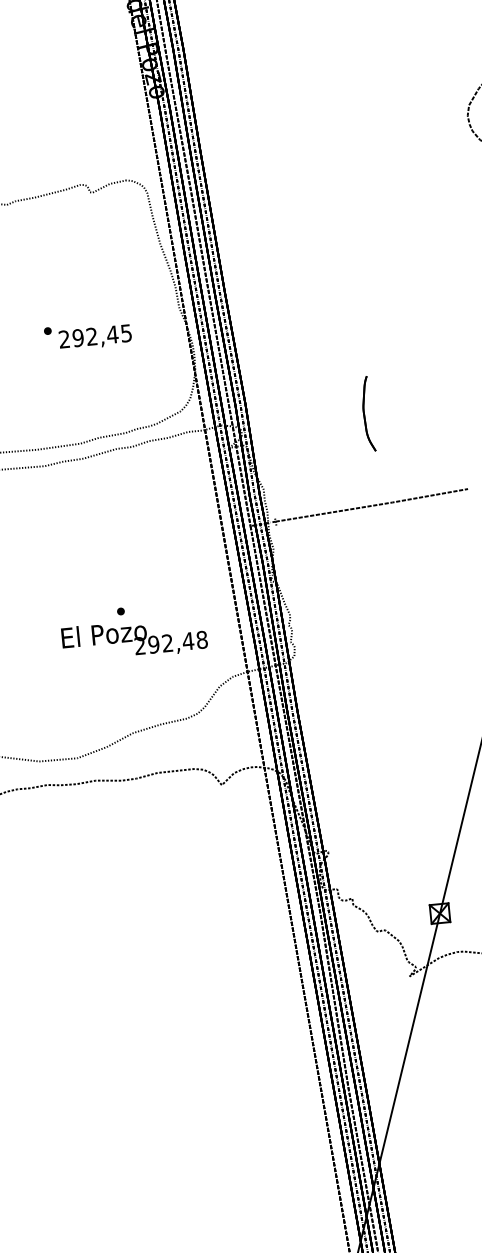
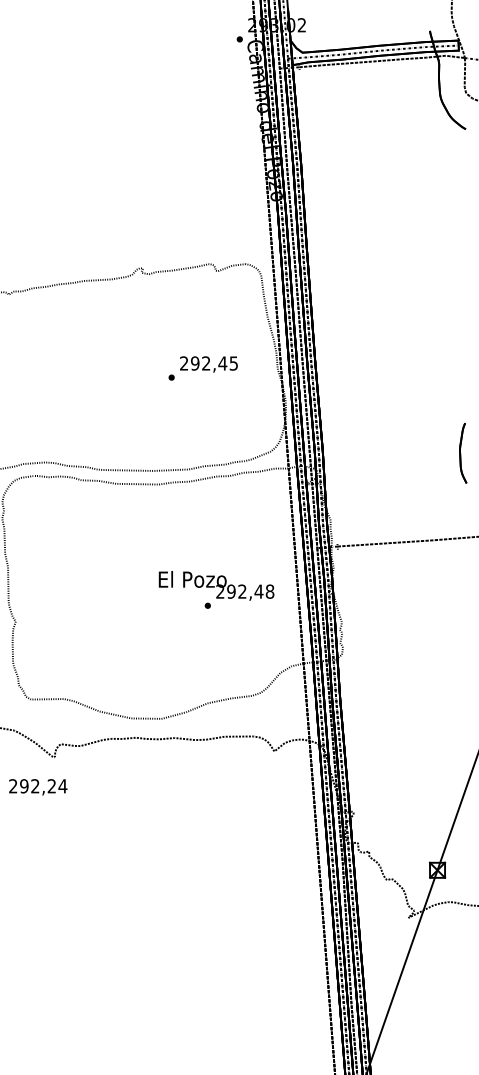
text: (94, 337) -> (208, 364), moved
part: (368, 412) -> (463, 452), moved
text: (134, 638) -> (216, 585), moved

